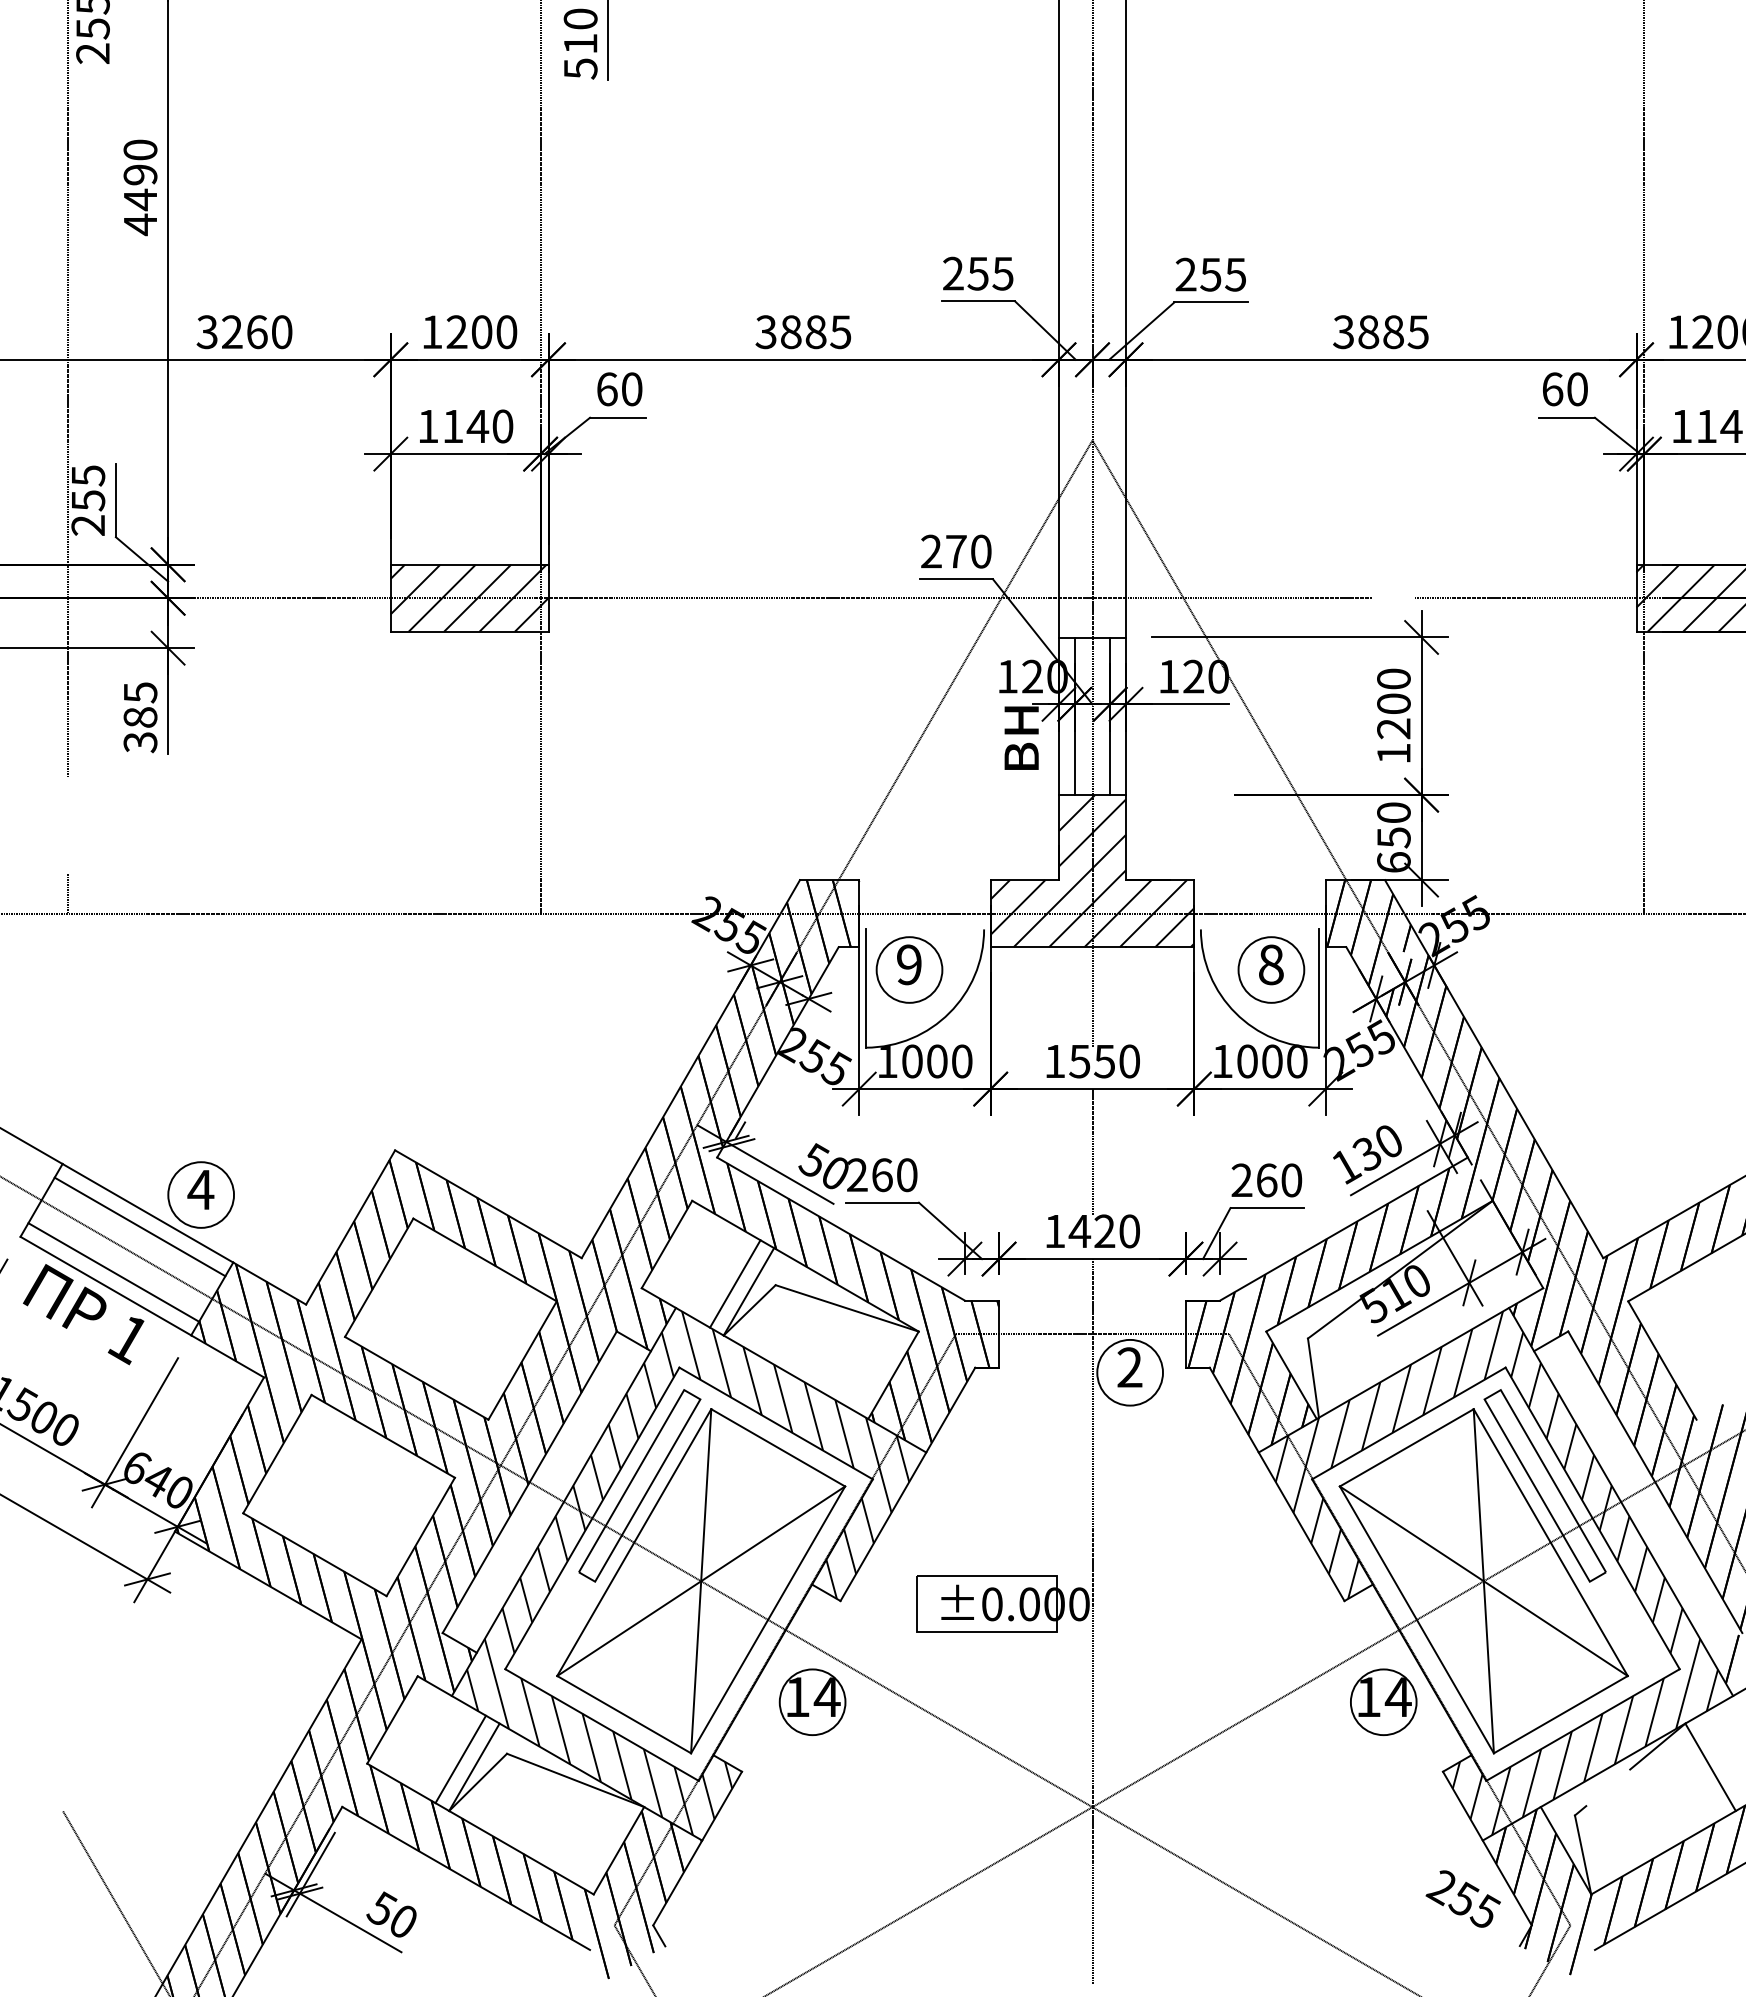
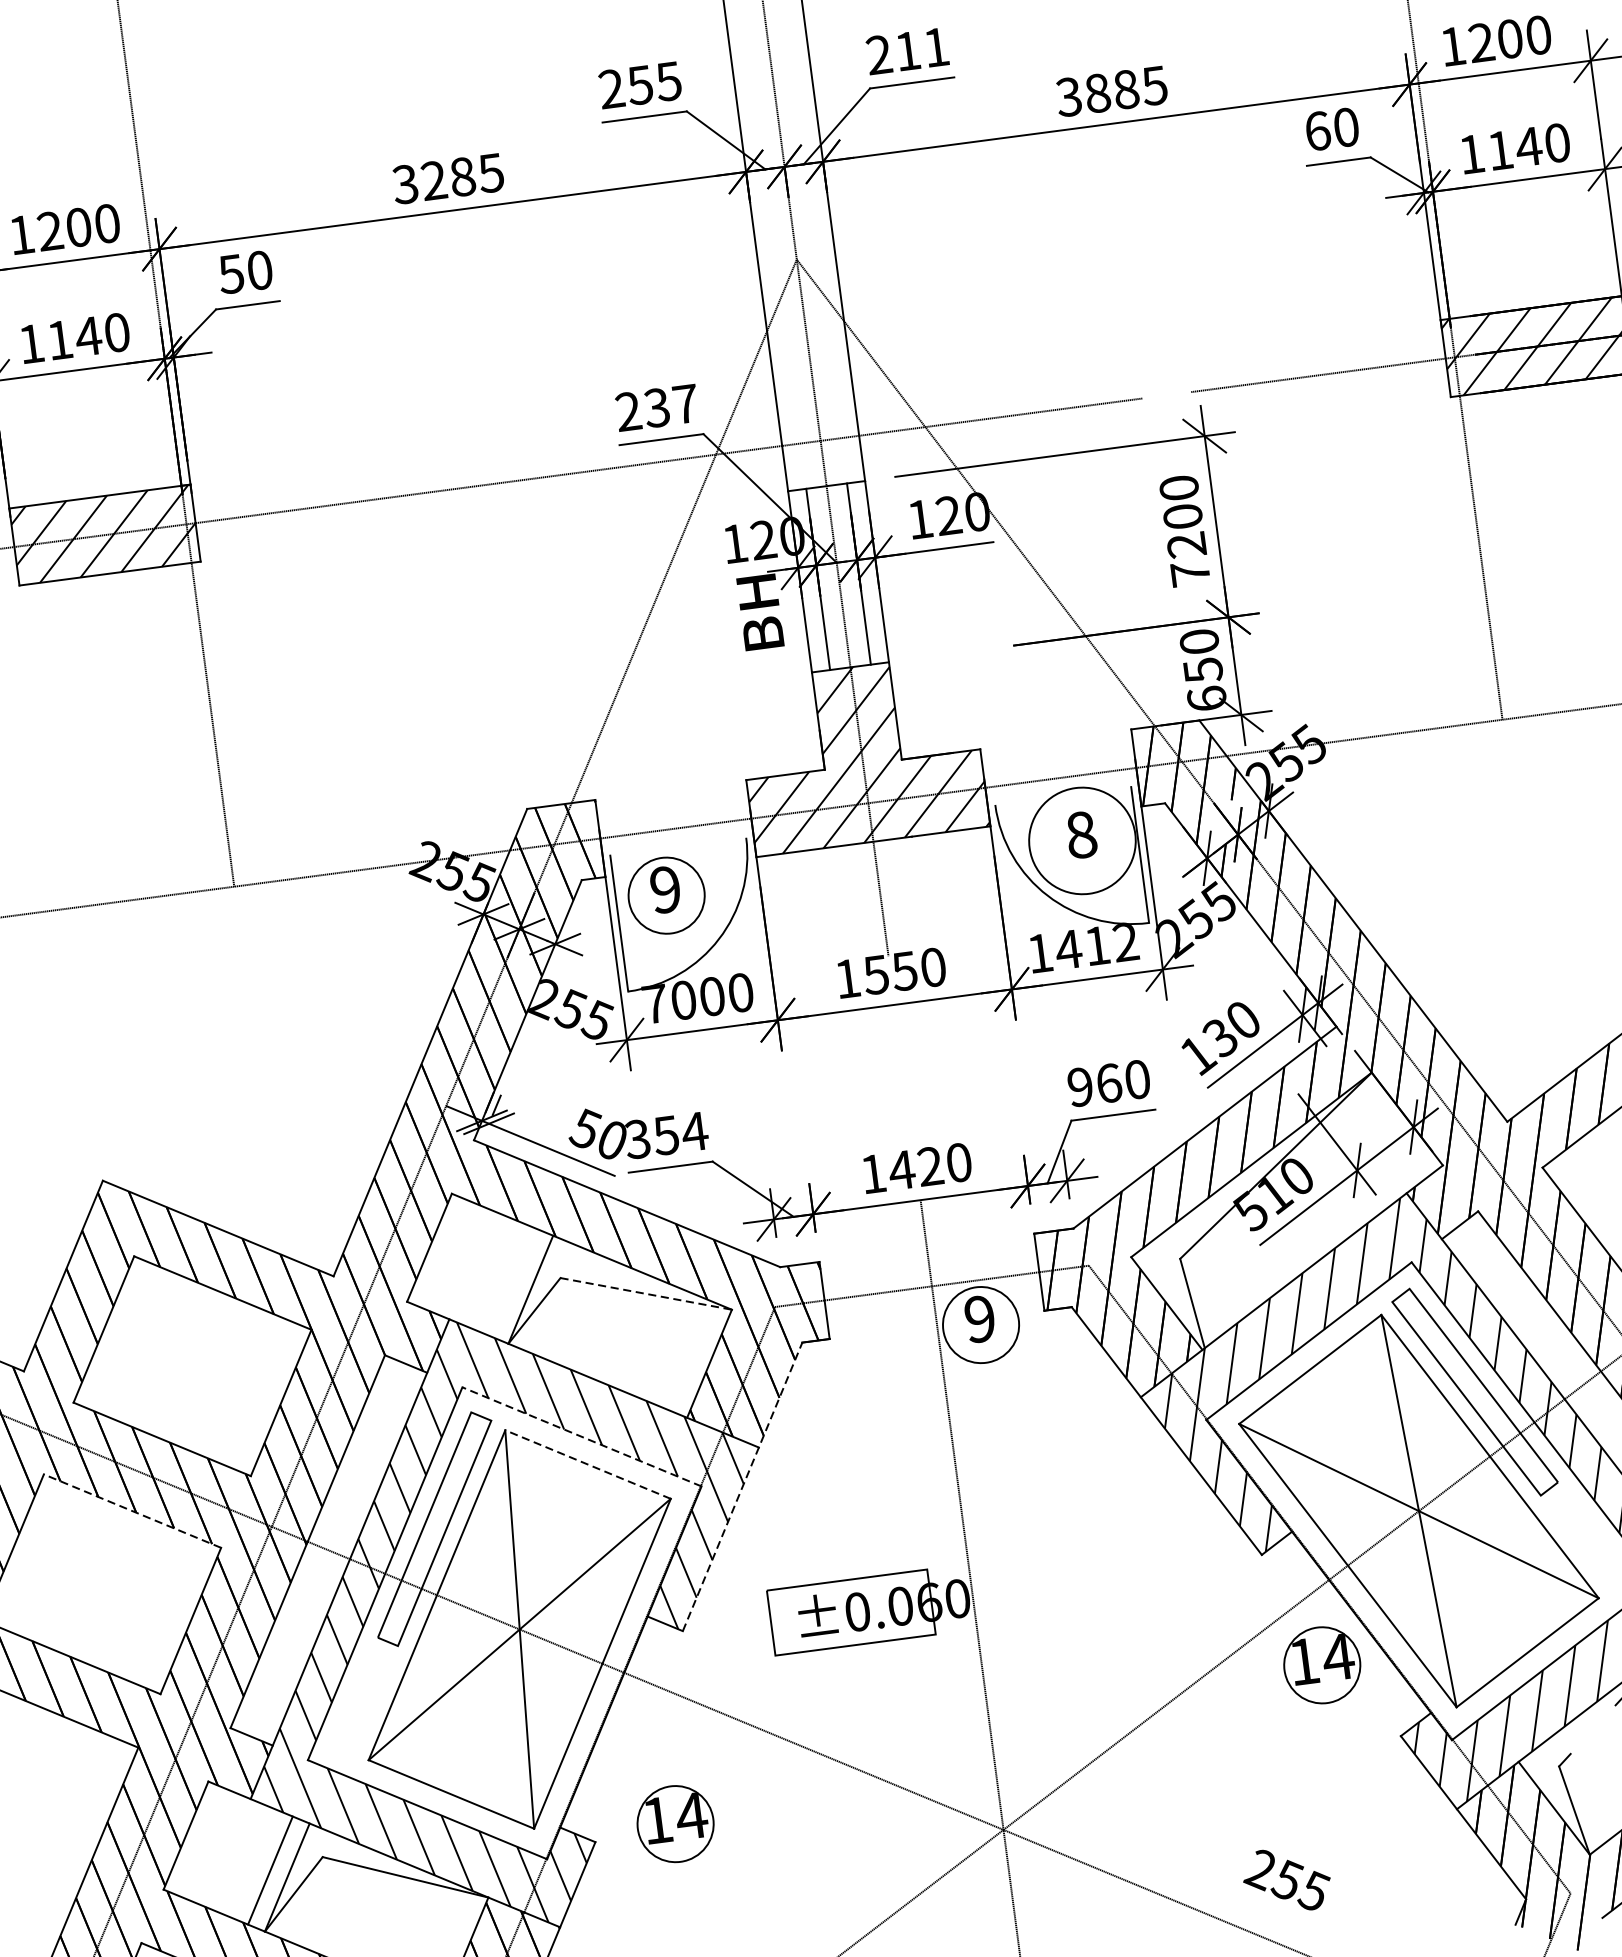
text: (1222, 274) -> (921, 49), 255 -> 211
text: (790, 332) -> (433, 181), 3885 -> 3285
text: (606, 389) -> (230, 274), 60 -> 50
text: (968, 551) -> (671, 405), 270 -> 237
text: (1393, 753) -> (1189, 573), 1200 -> 7200
circle: (1271, 969) -> (1082, 840), size x1.4
text: (887, 1061) -> (655, 1004), 1000 -> 7000
text: (1271, 1061) -> (1096, 946), 1000 -> 1412
line: (1092, 1152) -> (904, 1077), removed
text: (882, 1175) -> (666, 1135), 260 -> 354
text: (1241, 1180) -> (1079, 1087), 260 -> 960
line: (735, 1283) -> (514, 1282), removed
line: (847, 1308) -> (646, 1293), solid -> dashed
text: (1129, 1367) -> (979, 1319), 2 -> 9
line: (776, 1423) -> (582, 1436), solid -> dashed
line: (383, 1436) -> (132, 1511), solid -> dashed
line: (777, 1447) -> (587, 1464), solid -> dashed
line: (907, 1484) -> (742, 1487), solid -> dashed
text: (1054, 1604) -> (929, 1602), ±0.000 -> ±0.060
part: (812, 1701) -> (675, 1823), moved
text: (1462, 1898) -> (1285, 1879), moved

